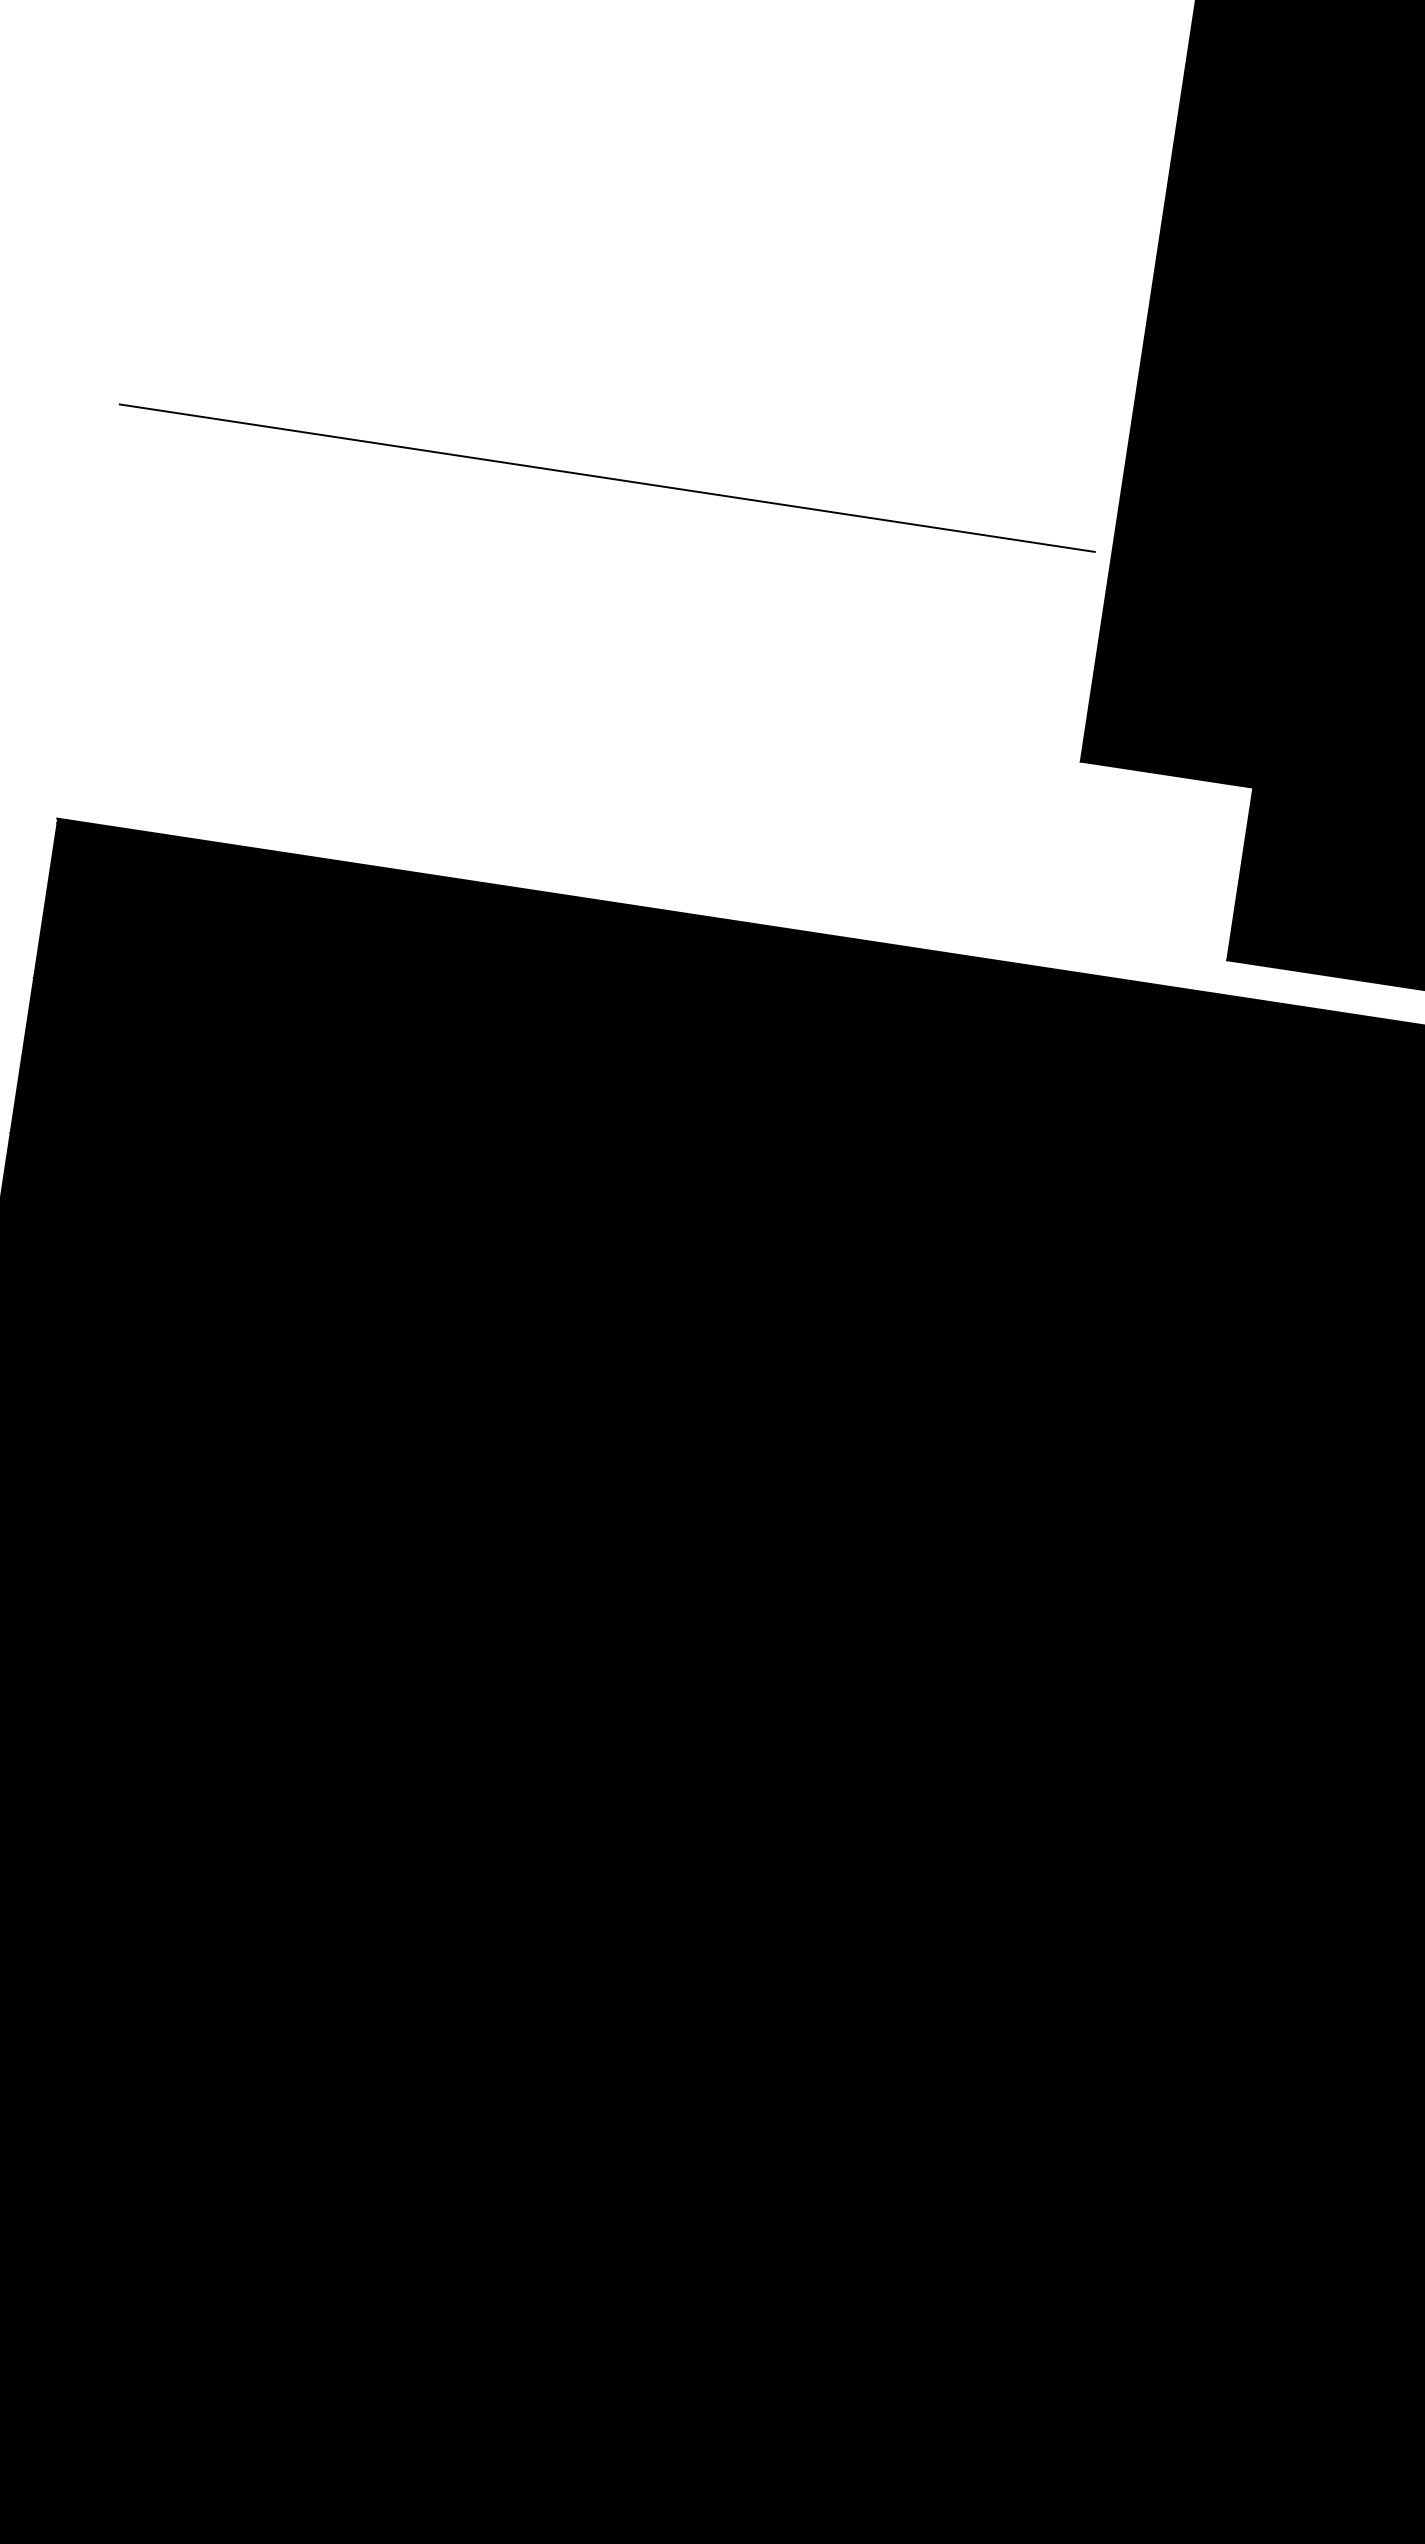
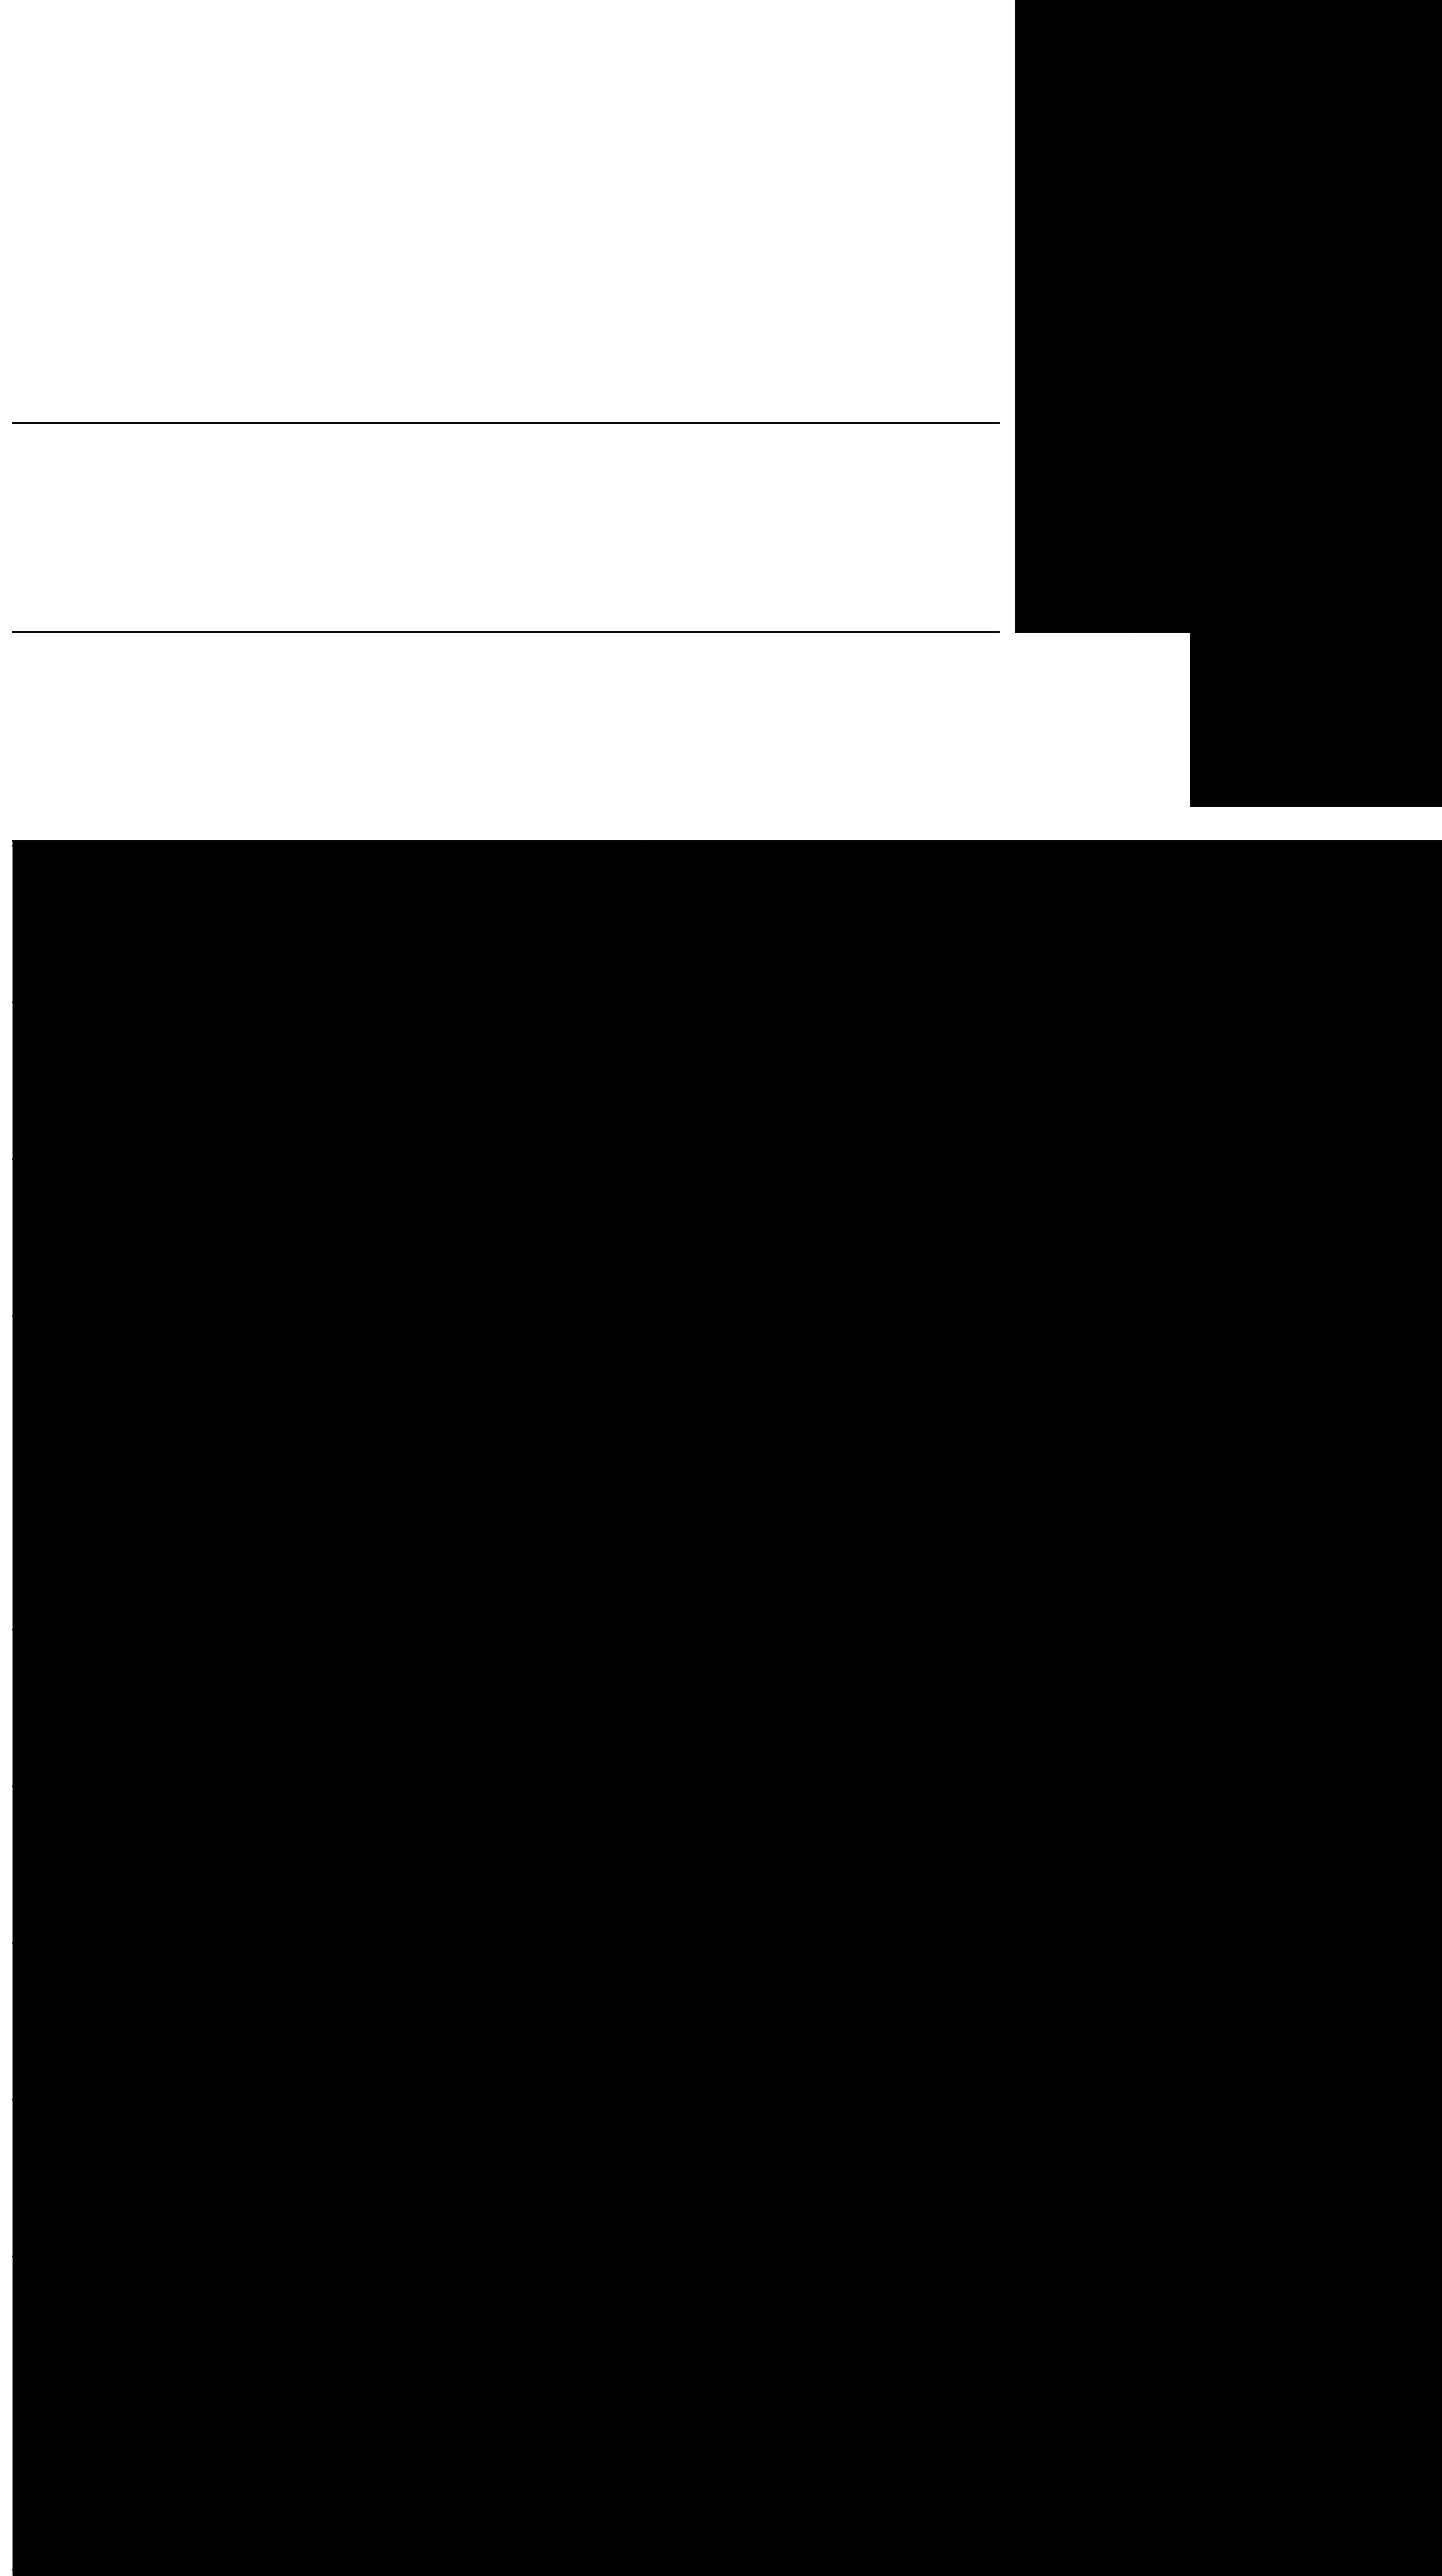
line: (576, 684) -> (505, 631), added

